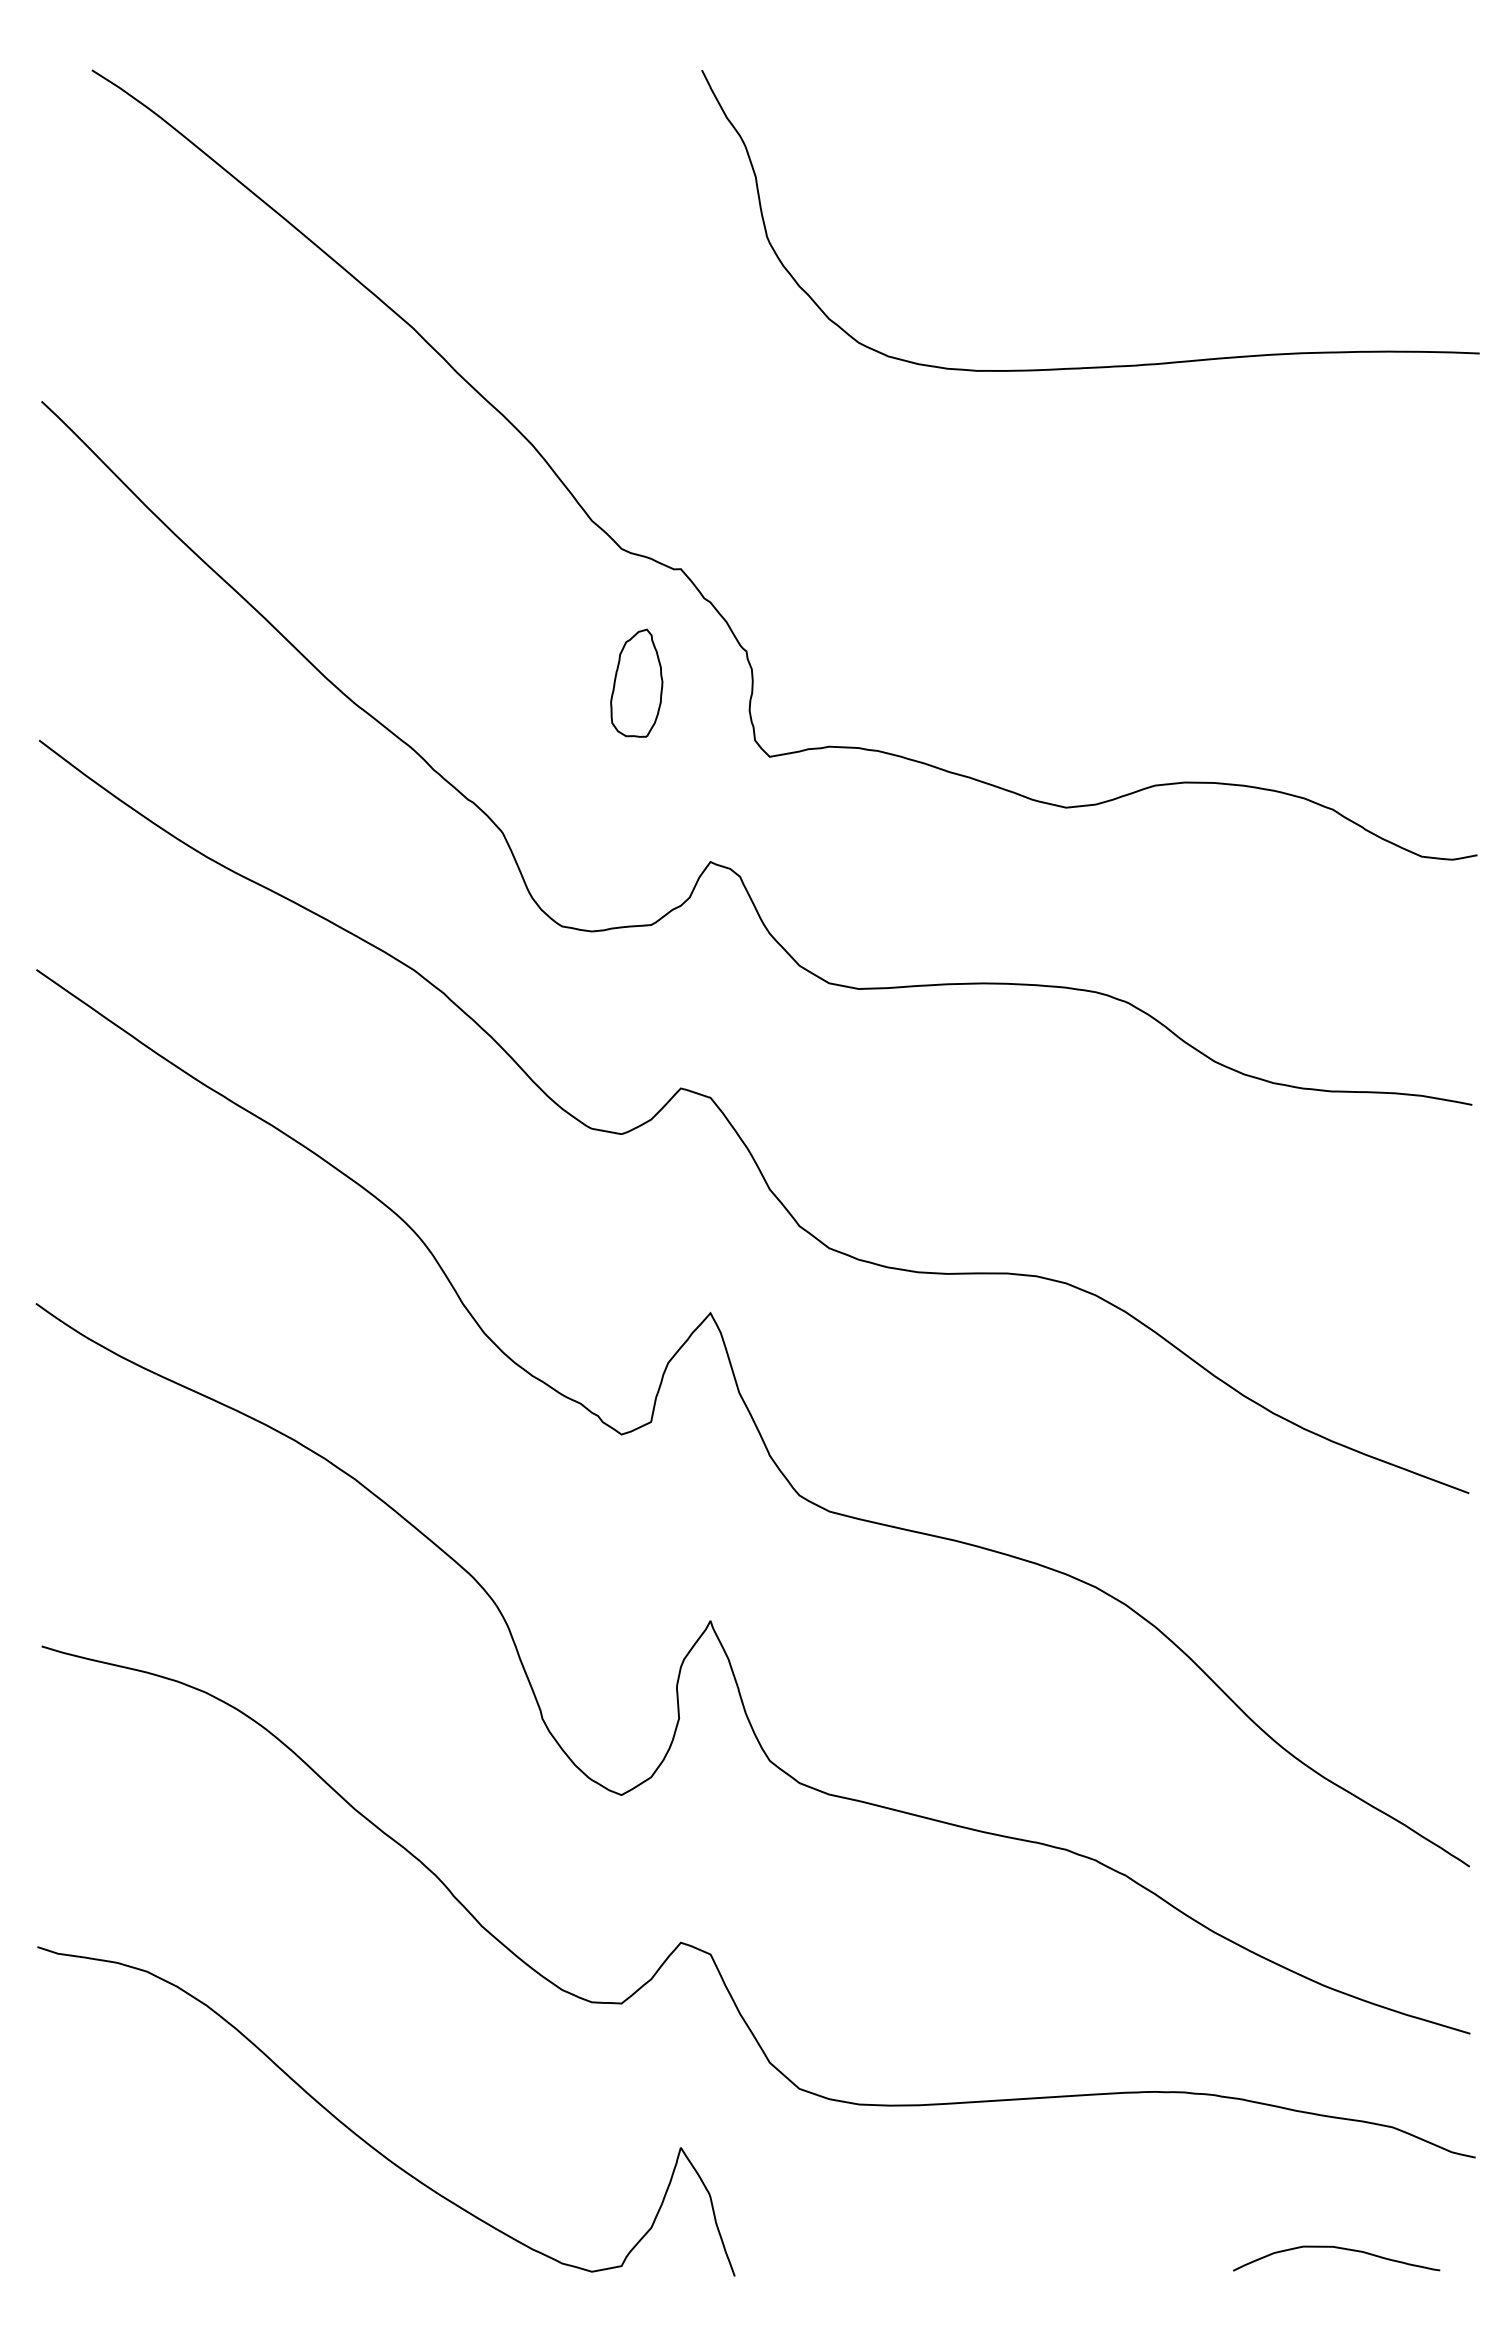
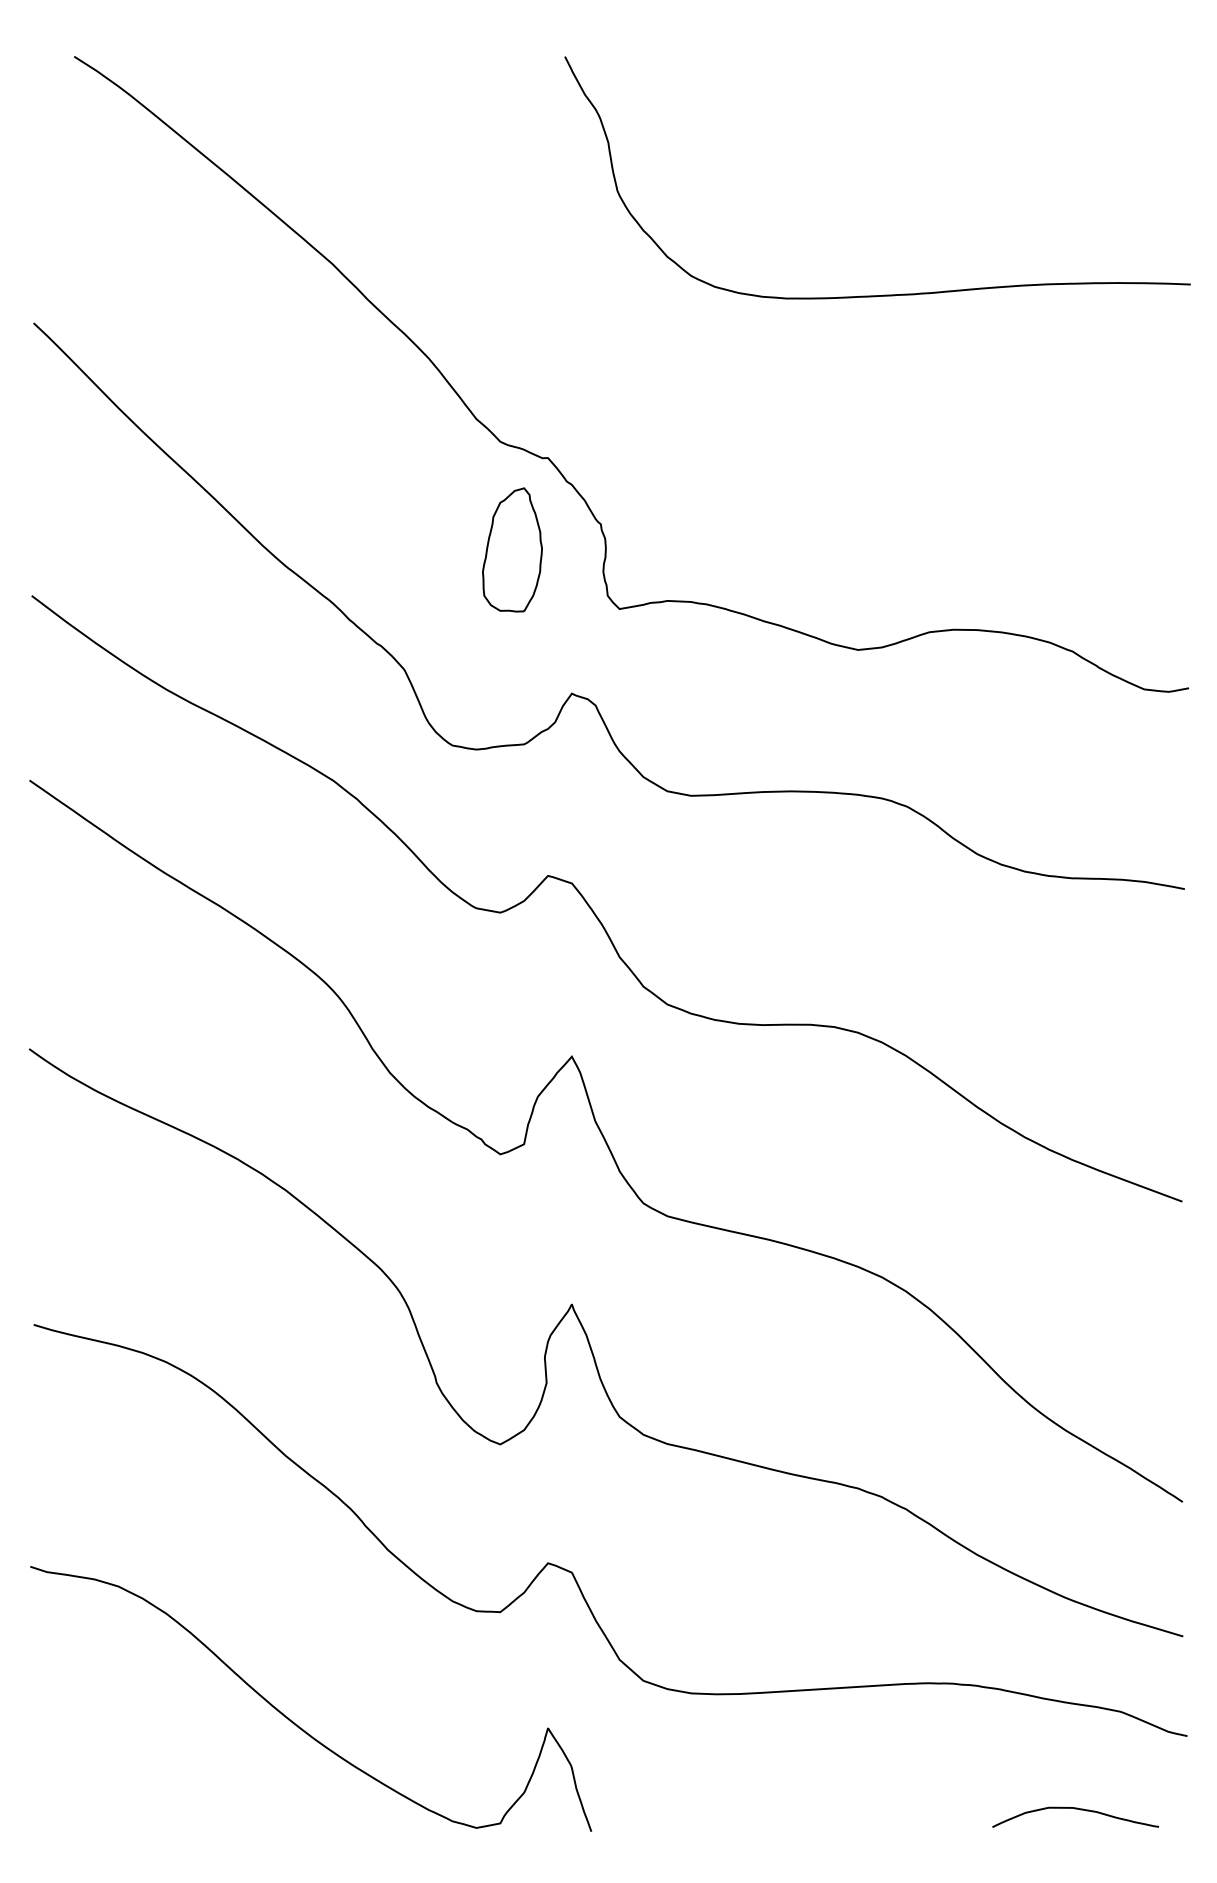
part: (636, 682) -> (512, 549), size x1.43

